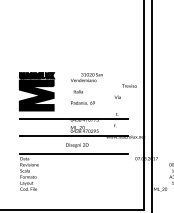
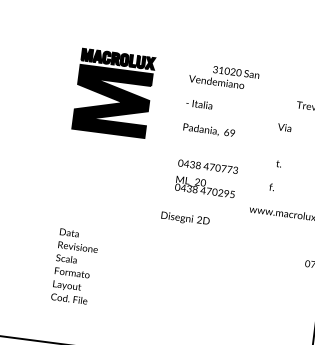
line: (73, 119) -> (184, 162), removed
line: (73, 136) -> (179, 198), removed
line: (73, 153) -> (174, 235), removed

